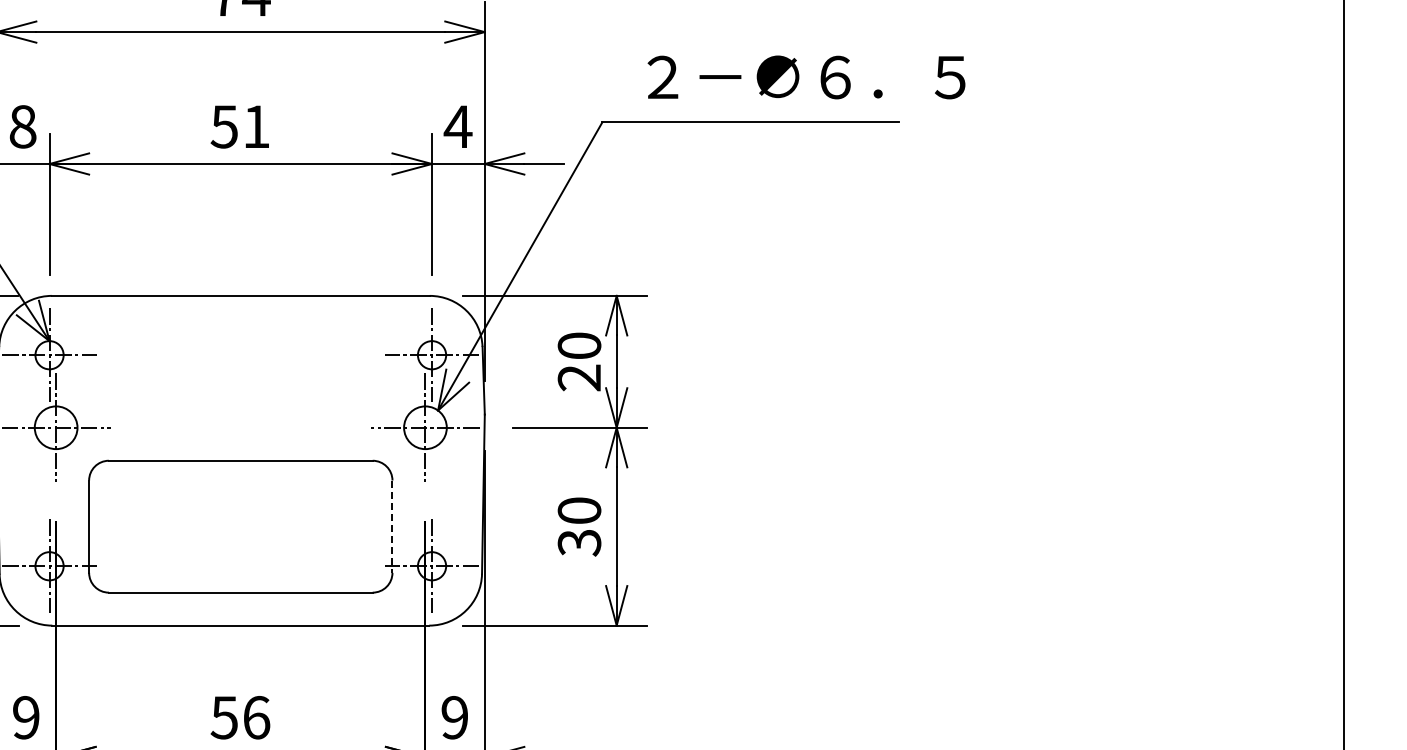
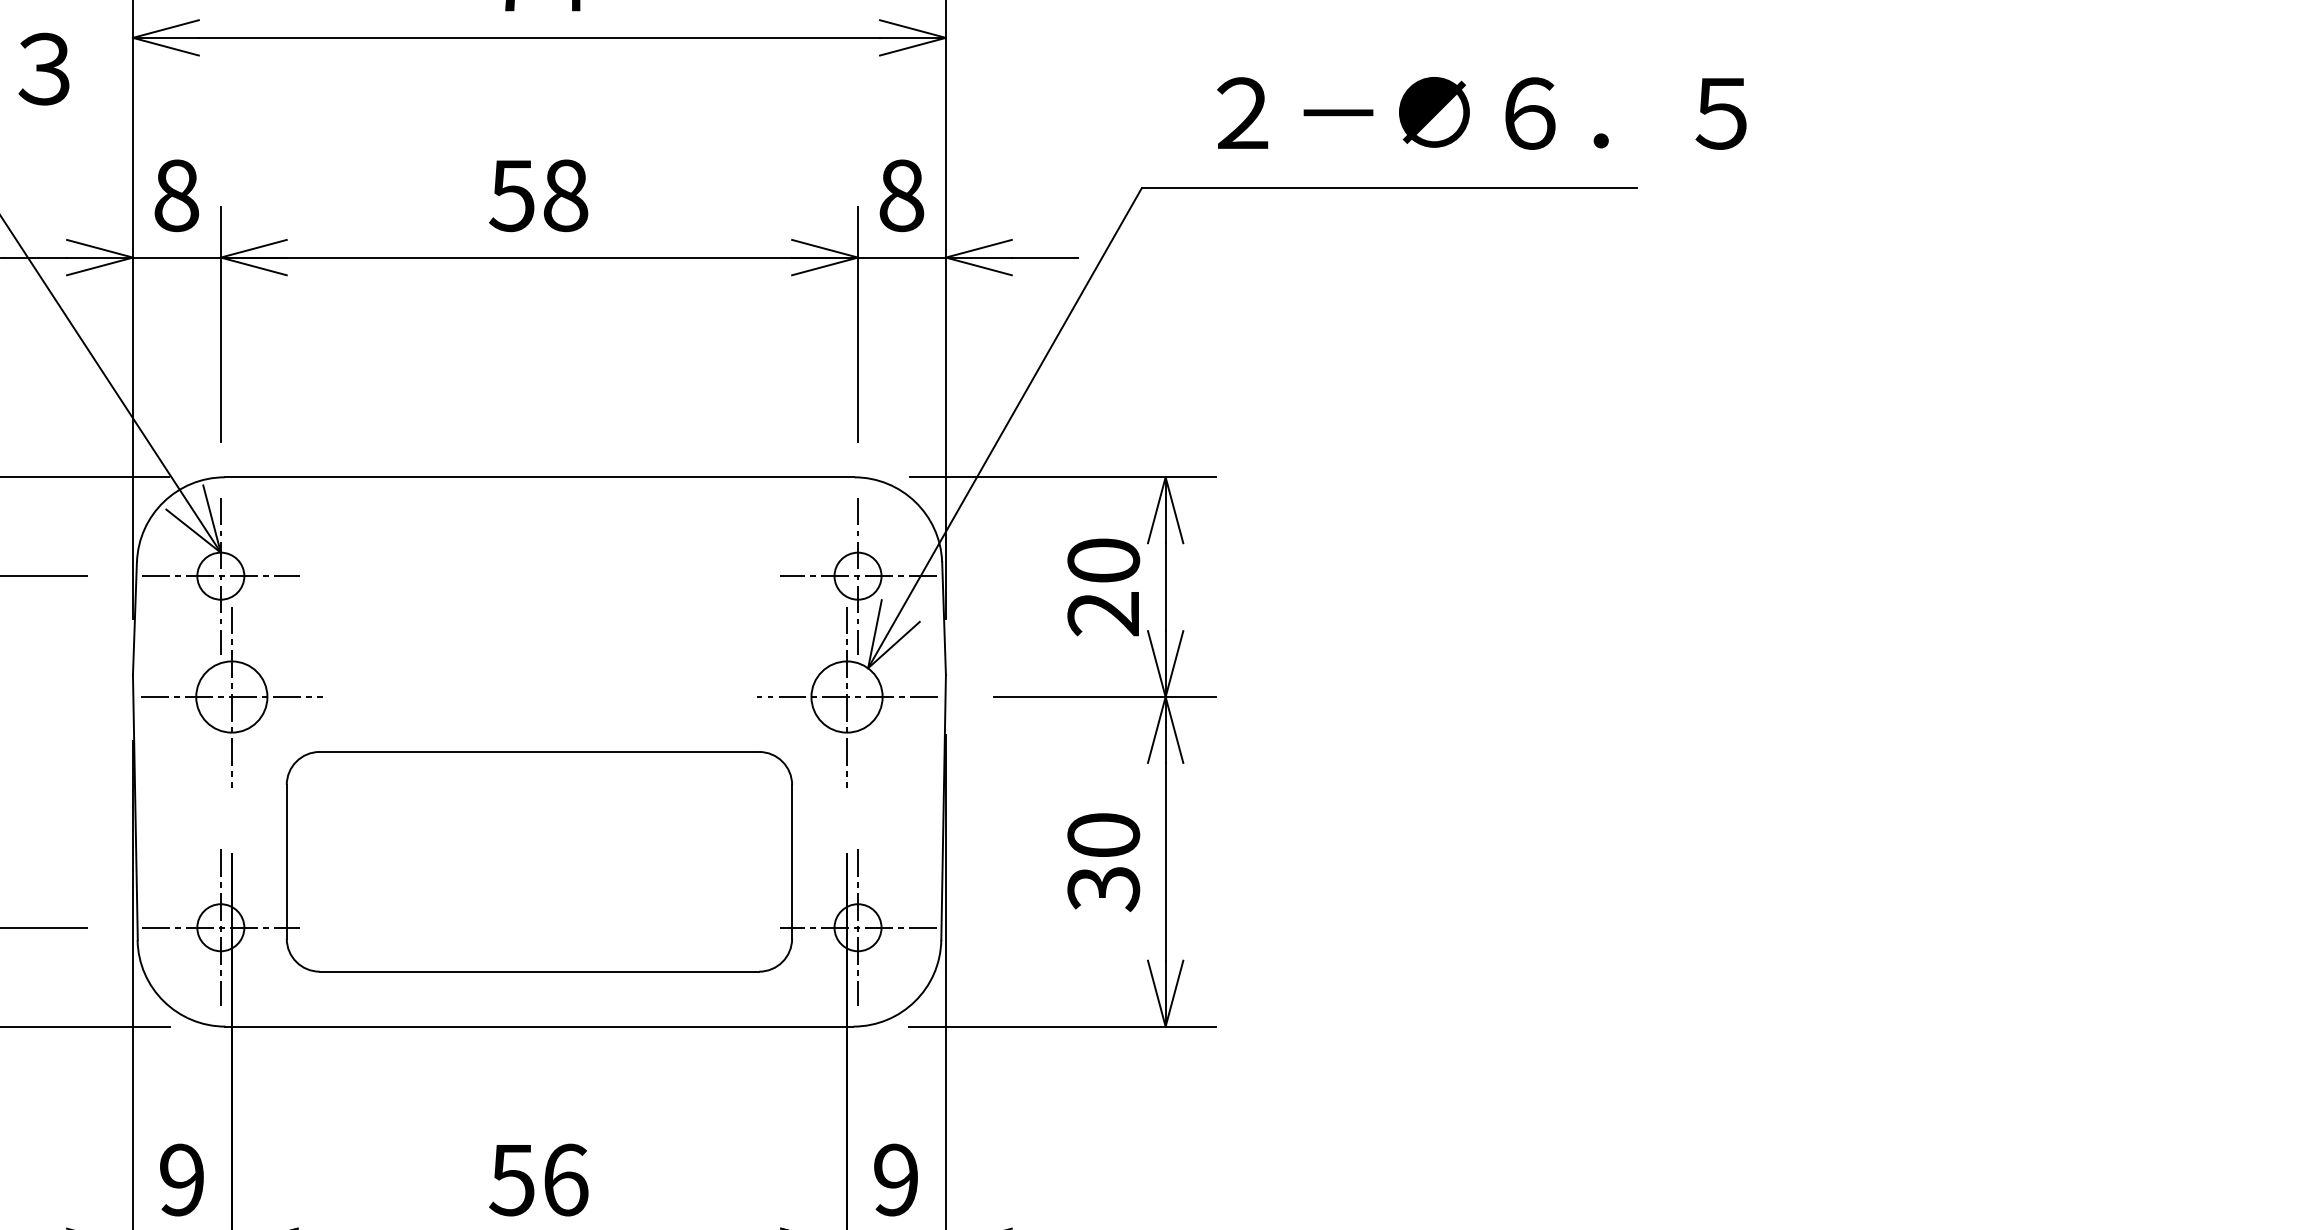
text: (256, 126) -> (565, 195), 51 -> 58
text: (457, 126) -> (900, 195), 4 -> 8
line: (392, 527) -> (792, 863), dashed -> solid

